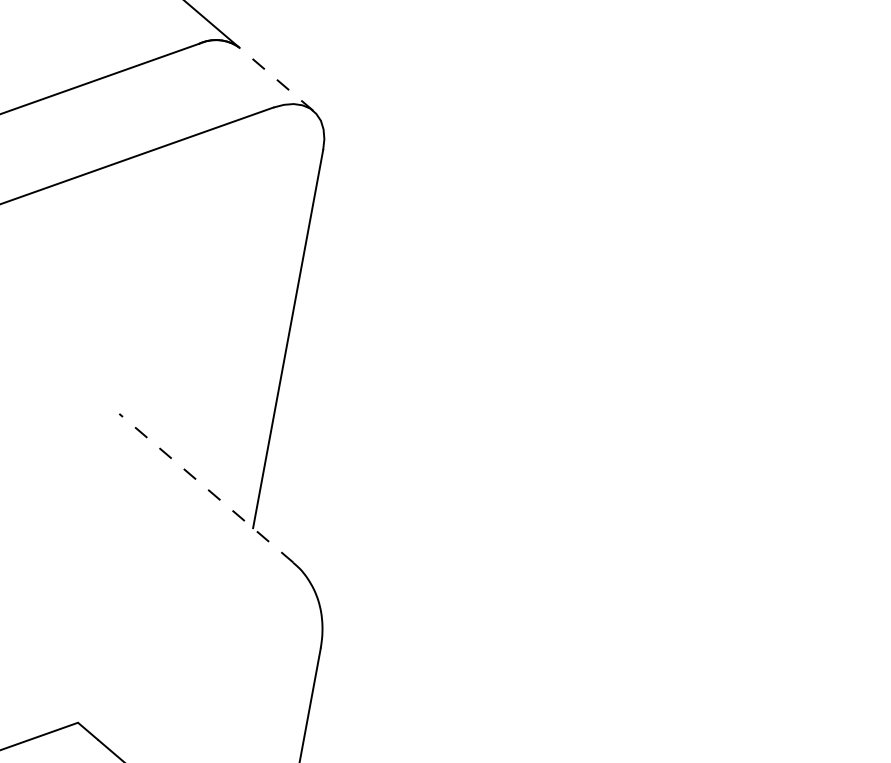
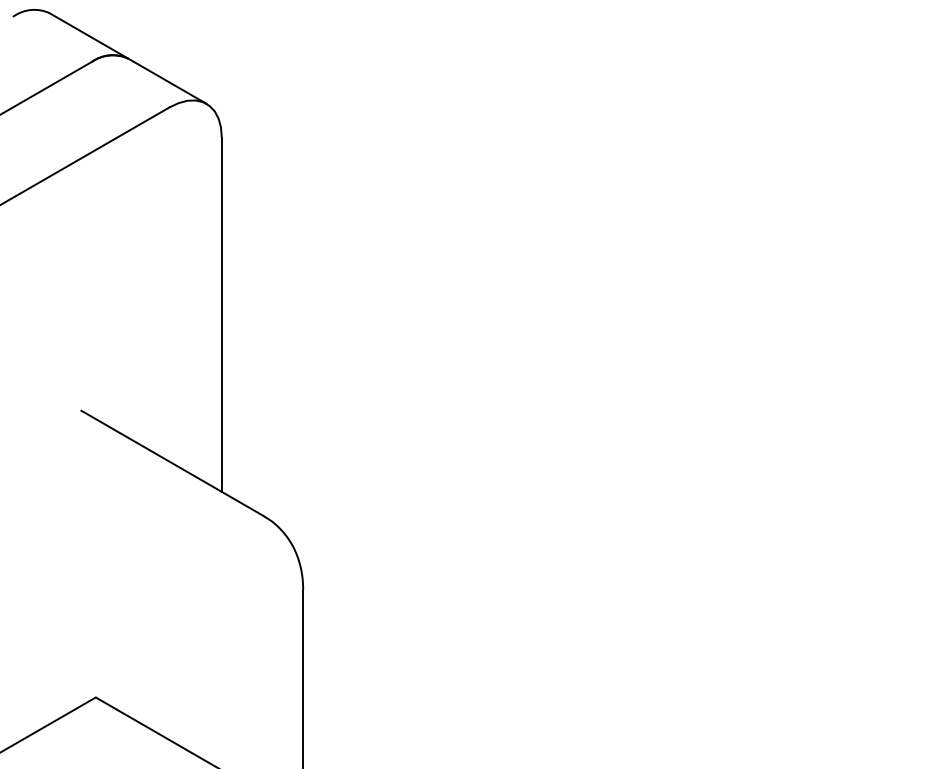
line: (275, 78) -> (166, 80), dashed -> solid
line: (206, 488) -> (172, 463), dashed -> solid

